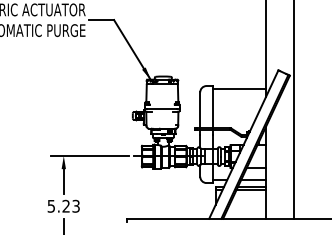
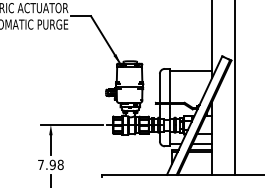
text: (63, 205) -> (50, 164), 5.23 -> 7.98

